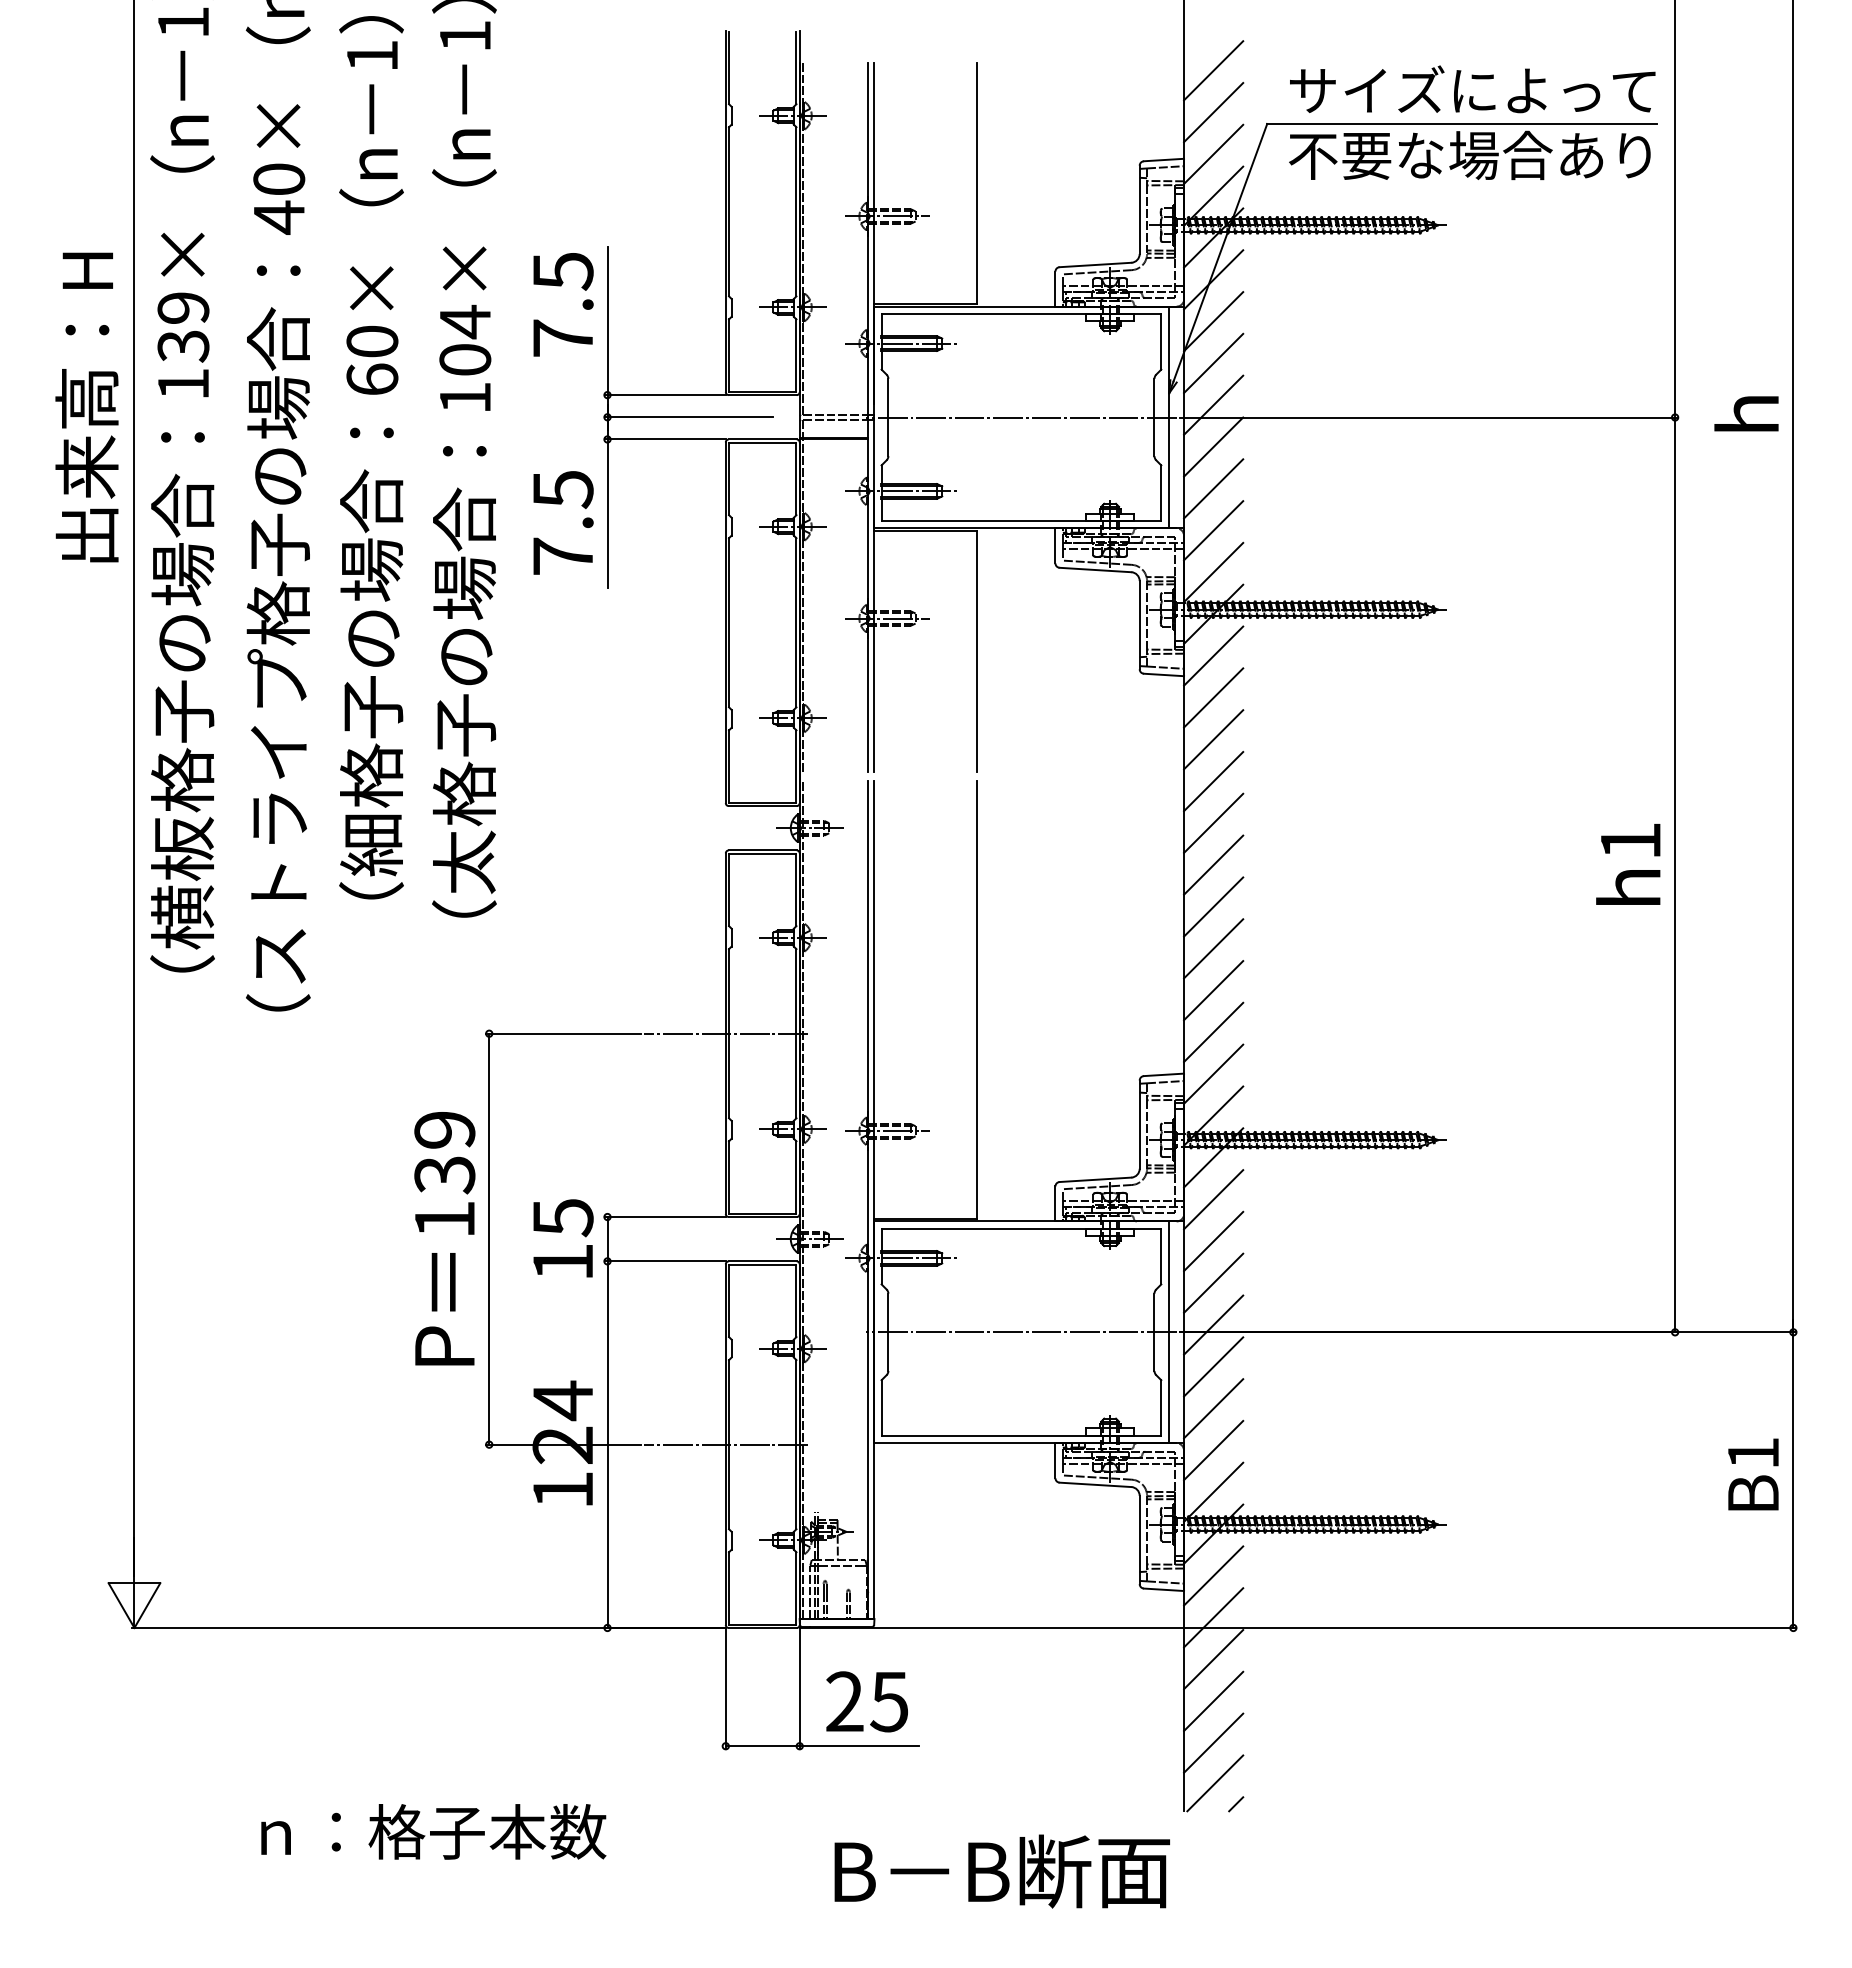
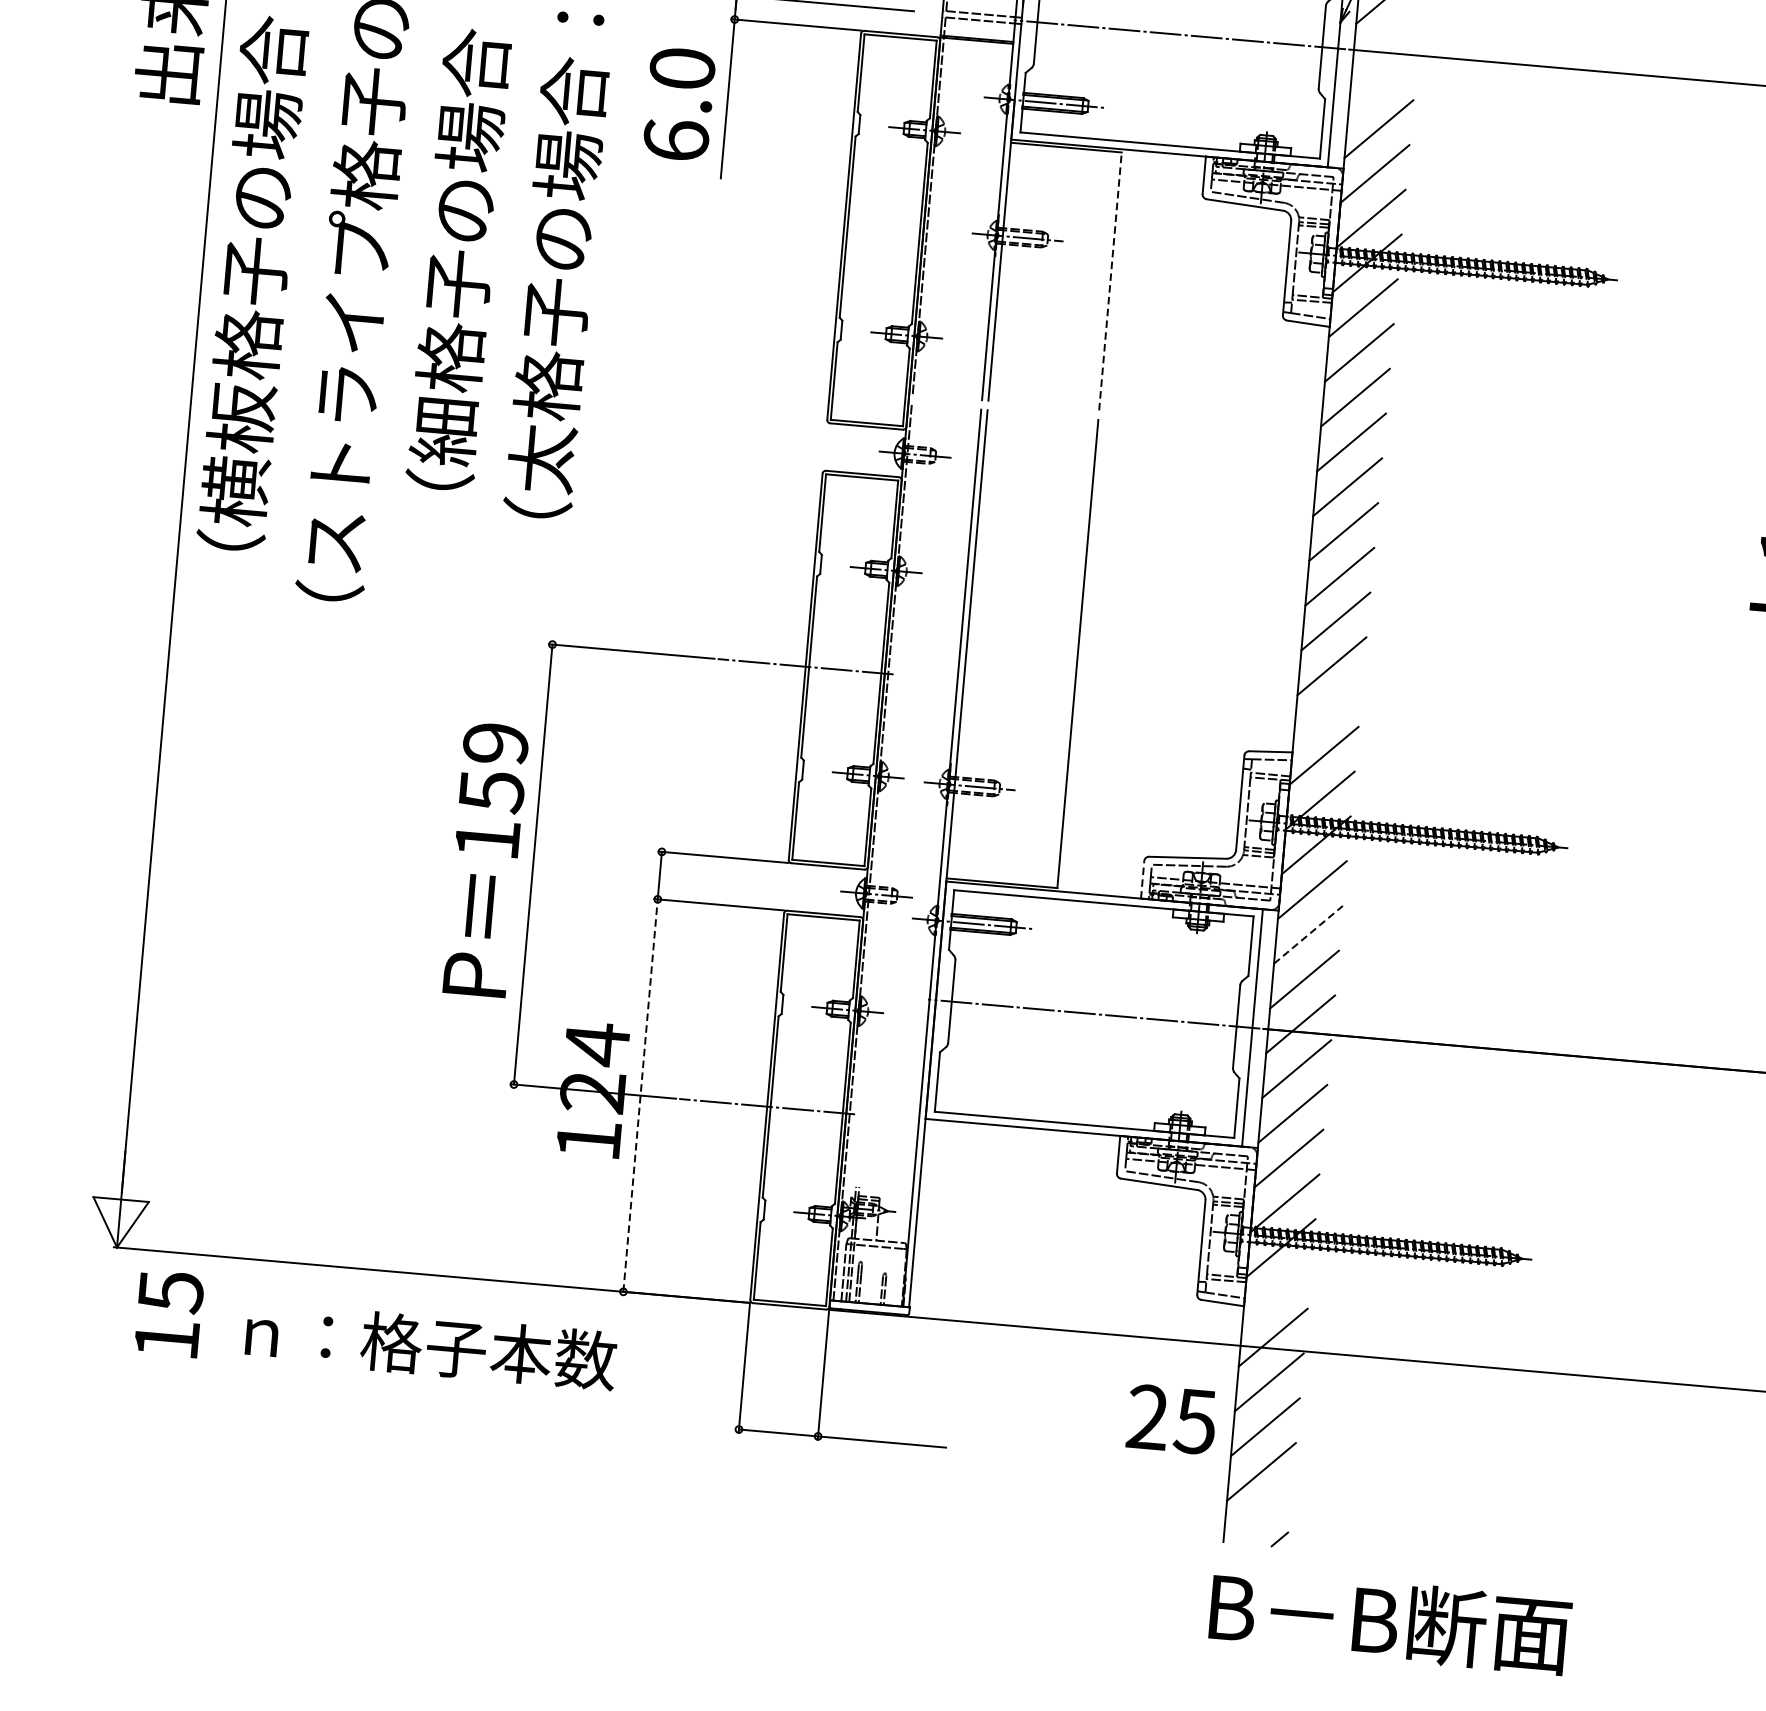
line: (1213, 404) -> (1386, 38), removed
line: (1213, 446) -> (1382, 83), removed
text: (562, 522) -> (678, 104), 7.5 -> 6.0
line: (977, 651) -> (1110, 281), solid -> dashed
line: (1213, 1031) -> (1327, 710), removed
text: (444, 1175) -> (491, 792), 139 -> 159
line: (1055, 1203) -> (1142, 879), solid -> dashed
text: (563, 1238) -> (169, 1314), moved
line: (1213, 1241) -> (1308, 934), solid -> dashed
line: (607, 1444) -> (640, 1095), solid -> dashed
line: (1213, 1575) -> (1277, 1292), removed
text: (866, 1701) -> (1171, 1419), moved
line: (1215, 1783) -> (1259, 1515), removed
text: (433, 1831) -> (430, 1345), moved
text: (1001, 1871) -> (1389, 1621), moved

